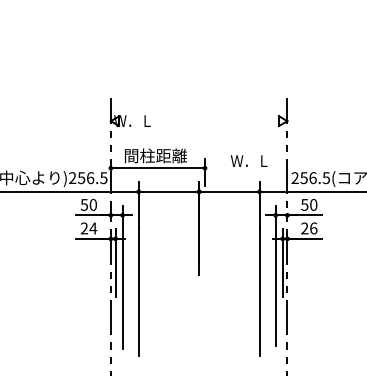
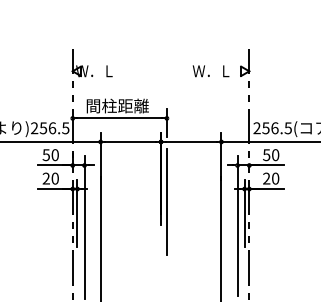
text: (249, 160) -> (211, 70), moved
text: (93, 228) -> (55, 178), 24 -> 20
text: (313, 228) -> (275, 178), 26 -> 20
line: (205, 251) -> (167, 201), added

